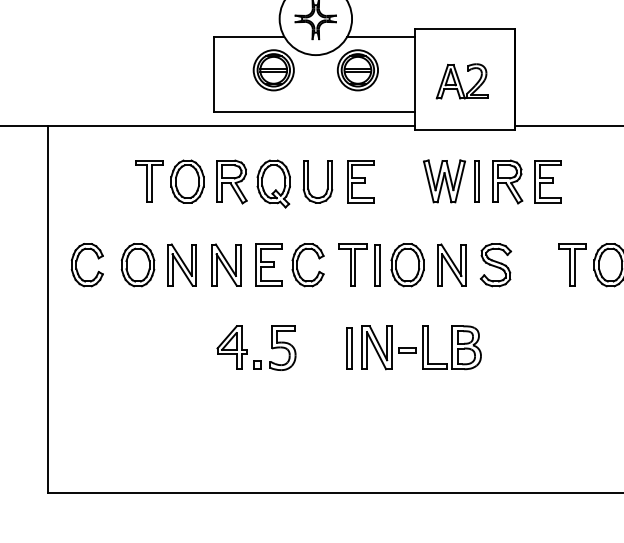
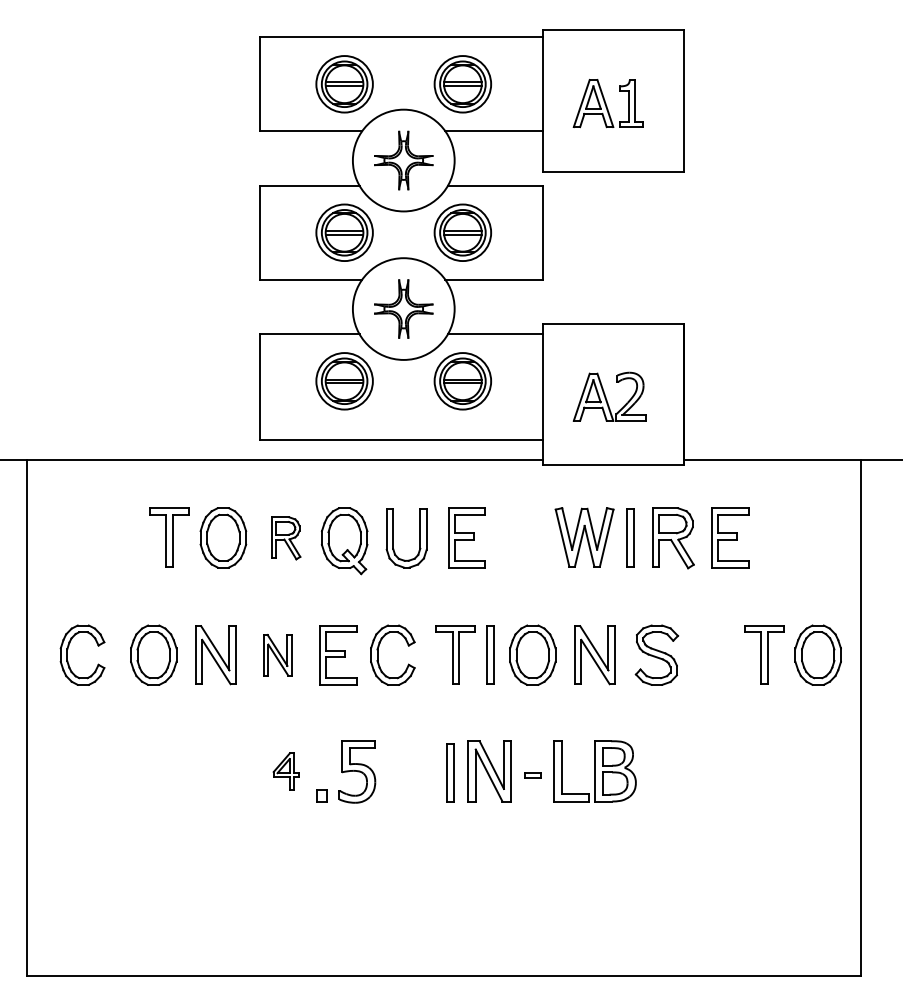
part: (231, 182) -> (285, 538), size x0.7
part: (226, 265) -> (277, 655), size x0.7
part: (231, 347) -> (285, 771), size x0.6
part: (407, 350) -> (532, 774), size x0.7

